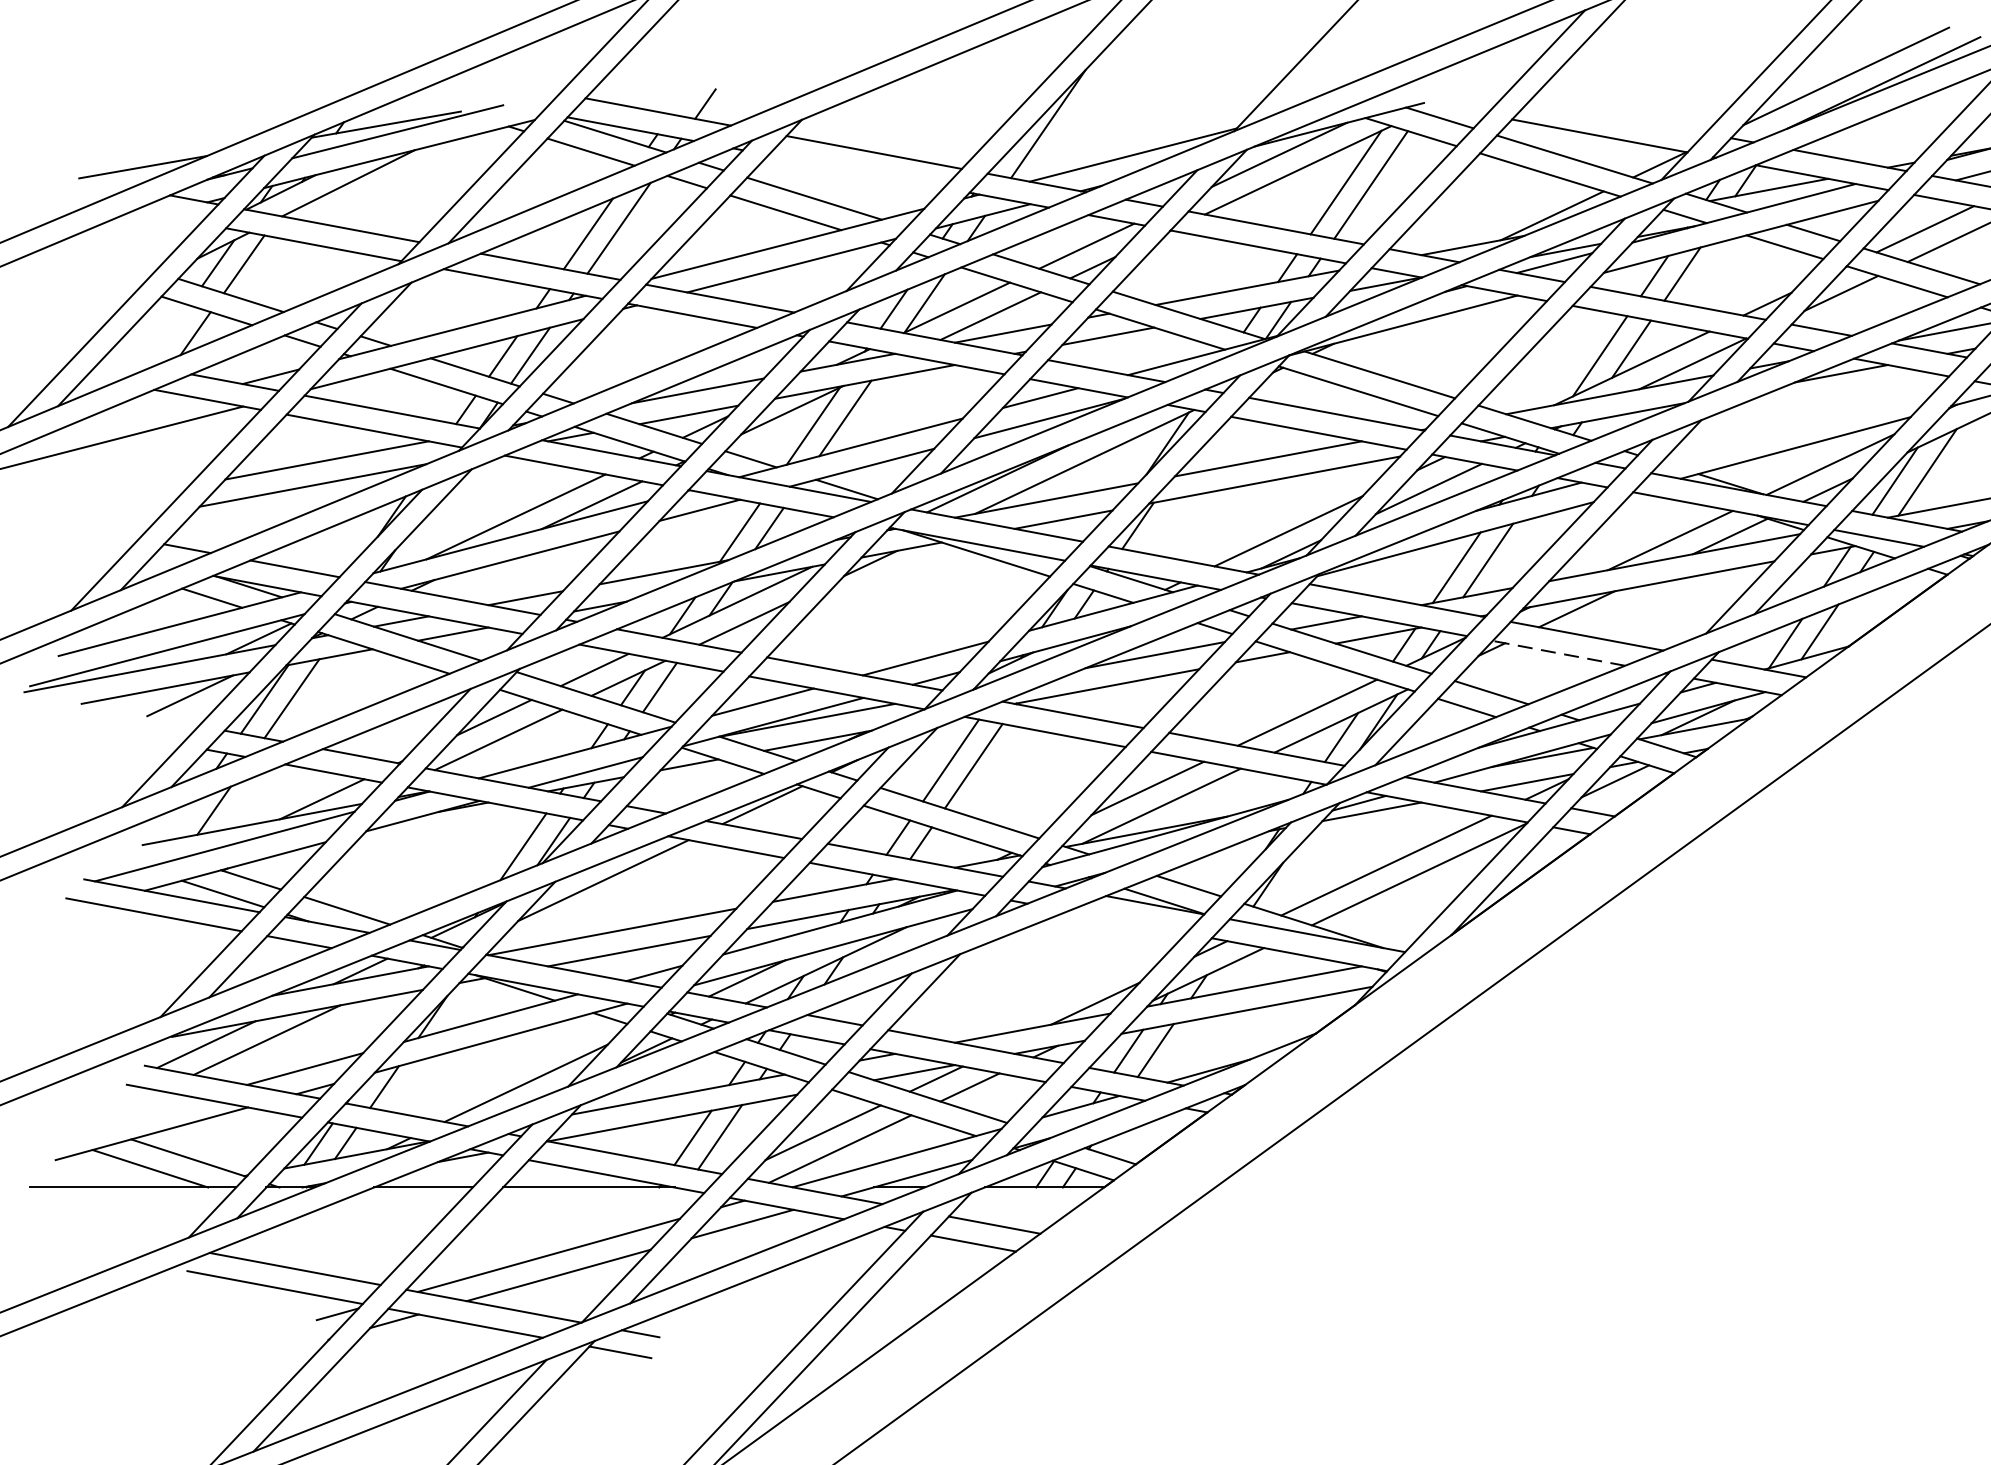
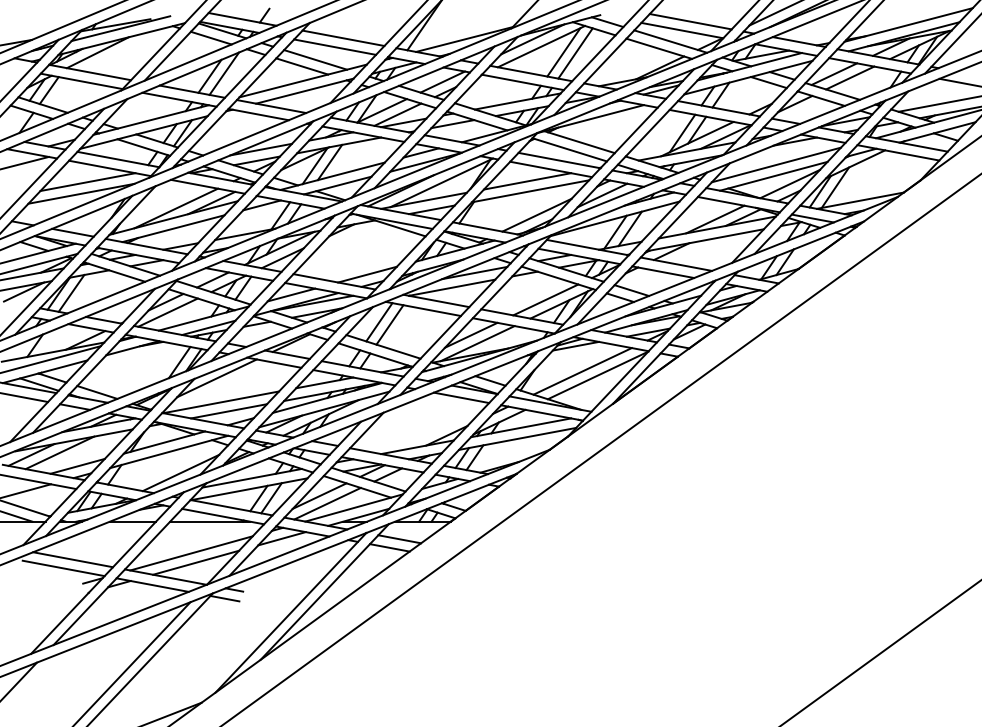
line: (1617, 116) -> (690, 21), added
line: (857, 170) -> (335, 46), added
line: (1799, 422) -> (775, 164), added
line: (1557, 653) -> (662, 272), dashed -> solid
line: (1126, 921) -> (461, 397), added

